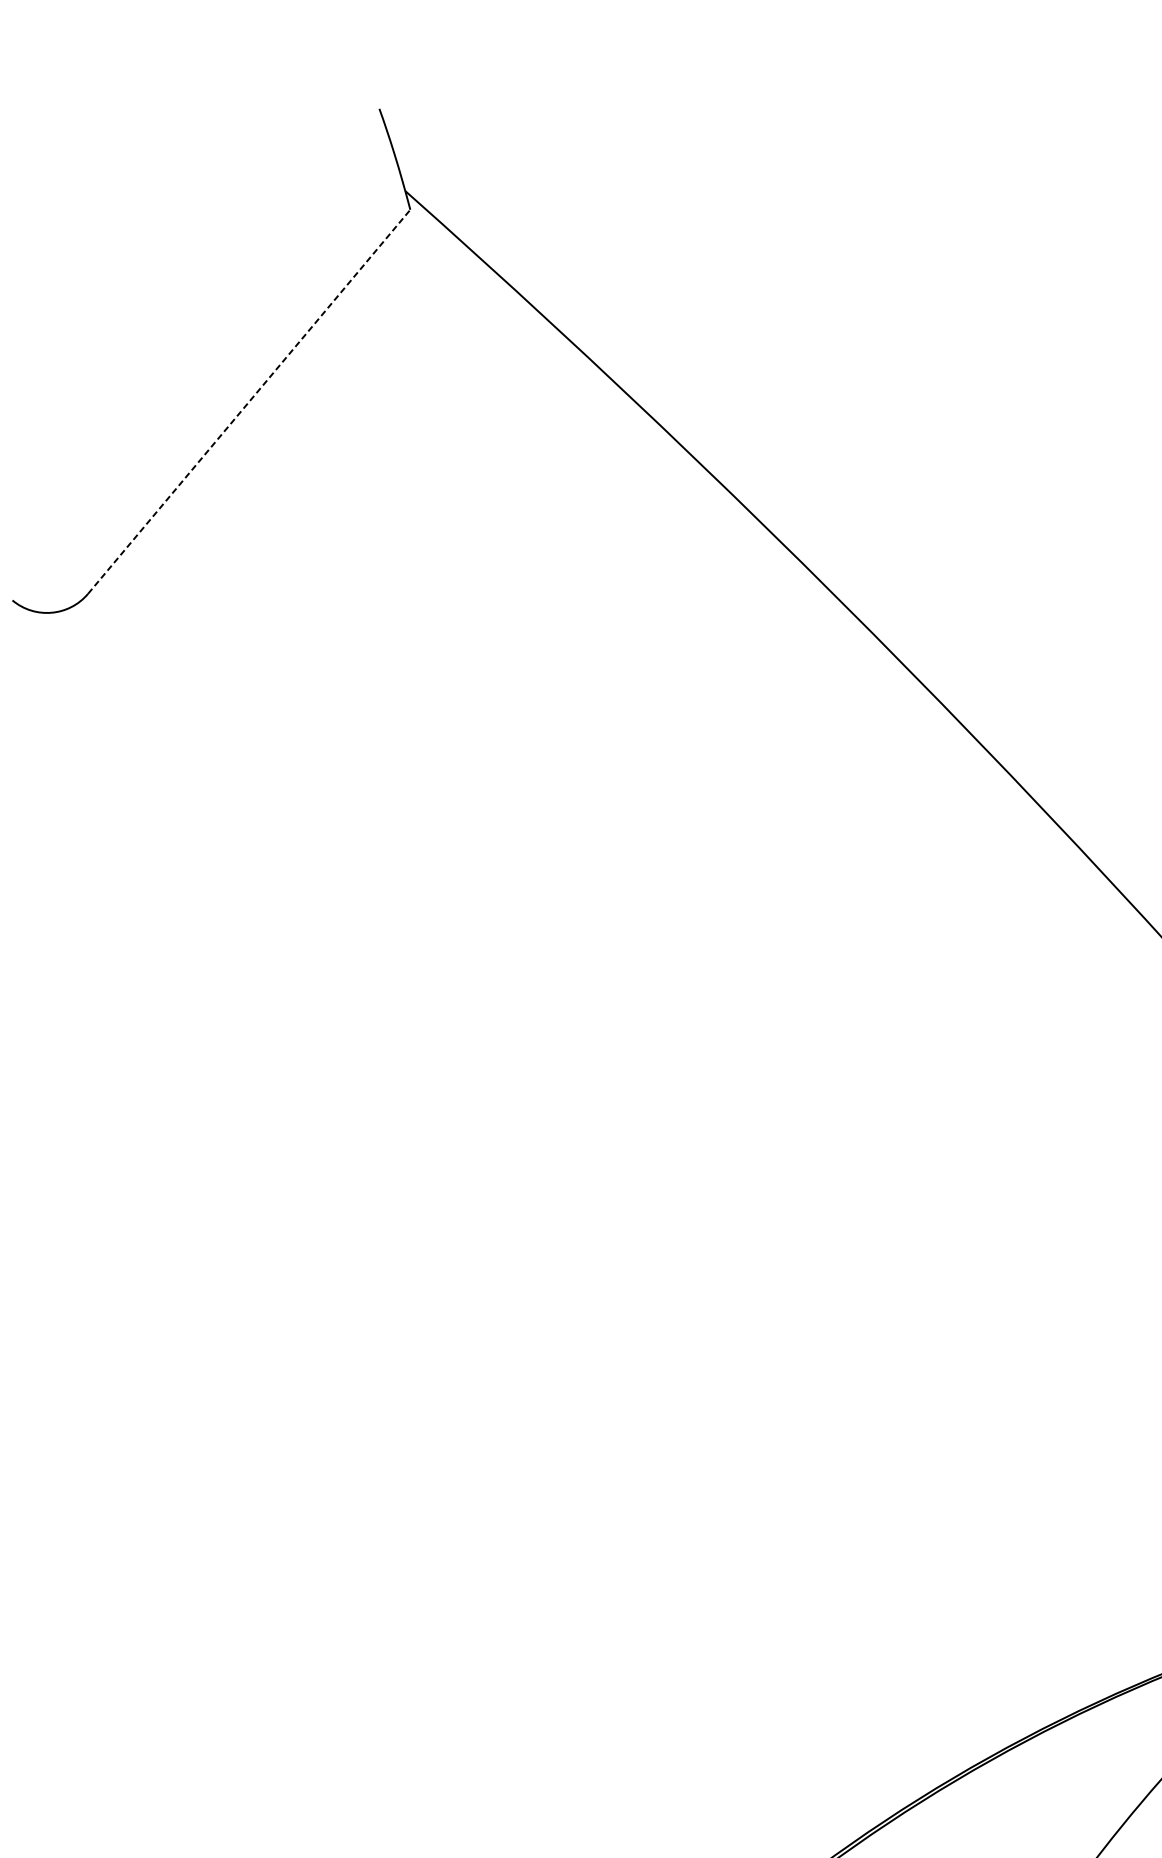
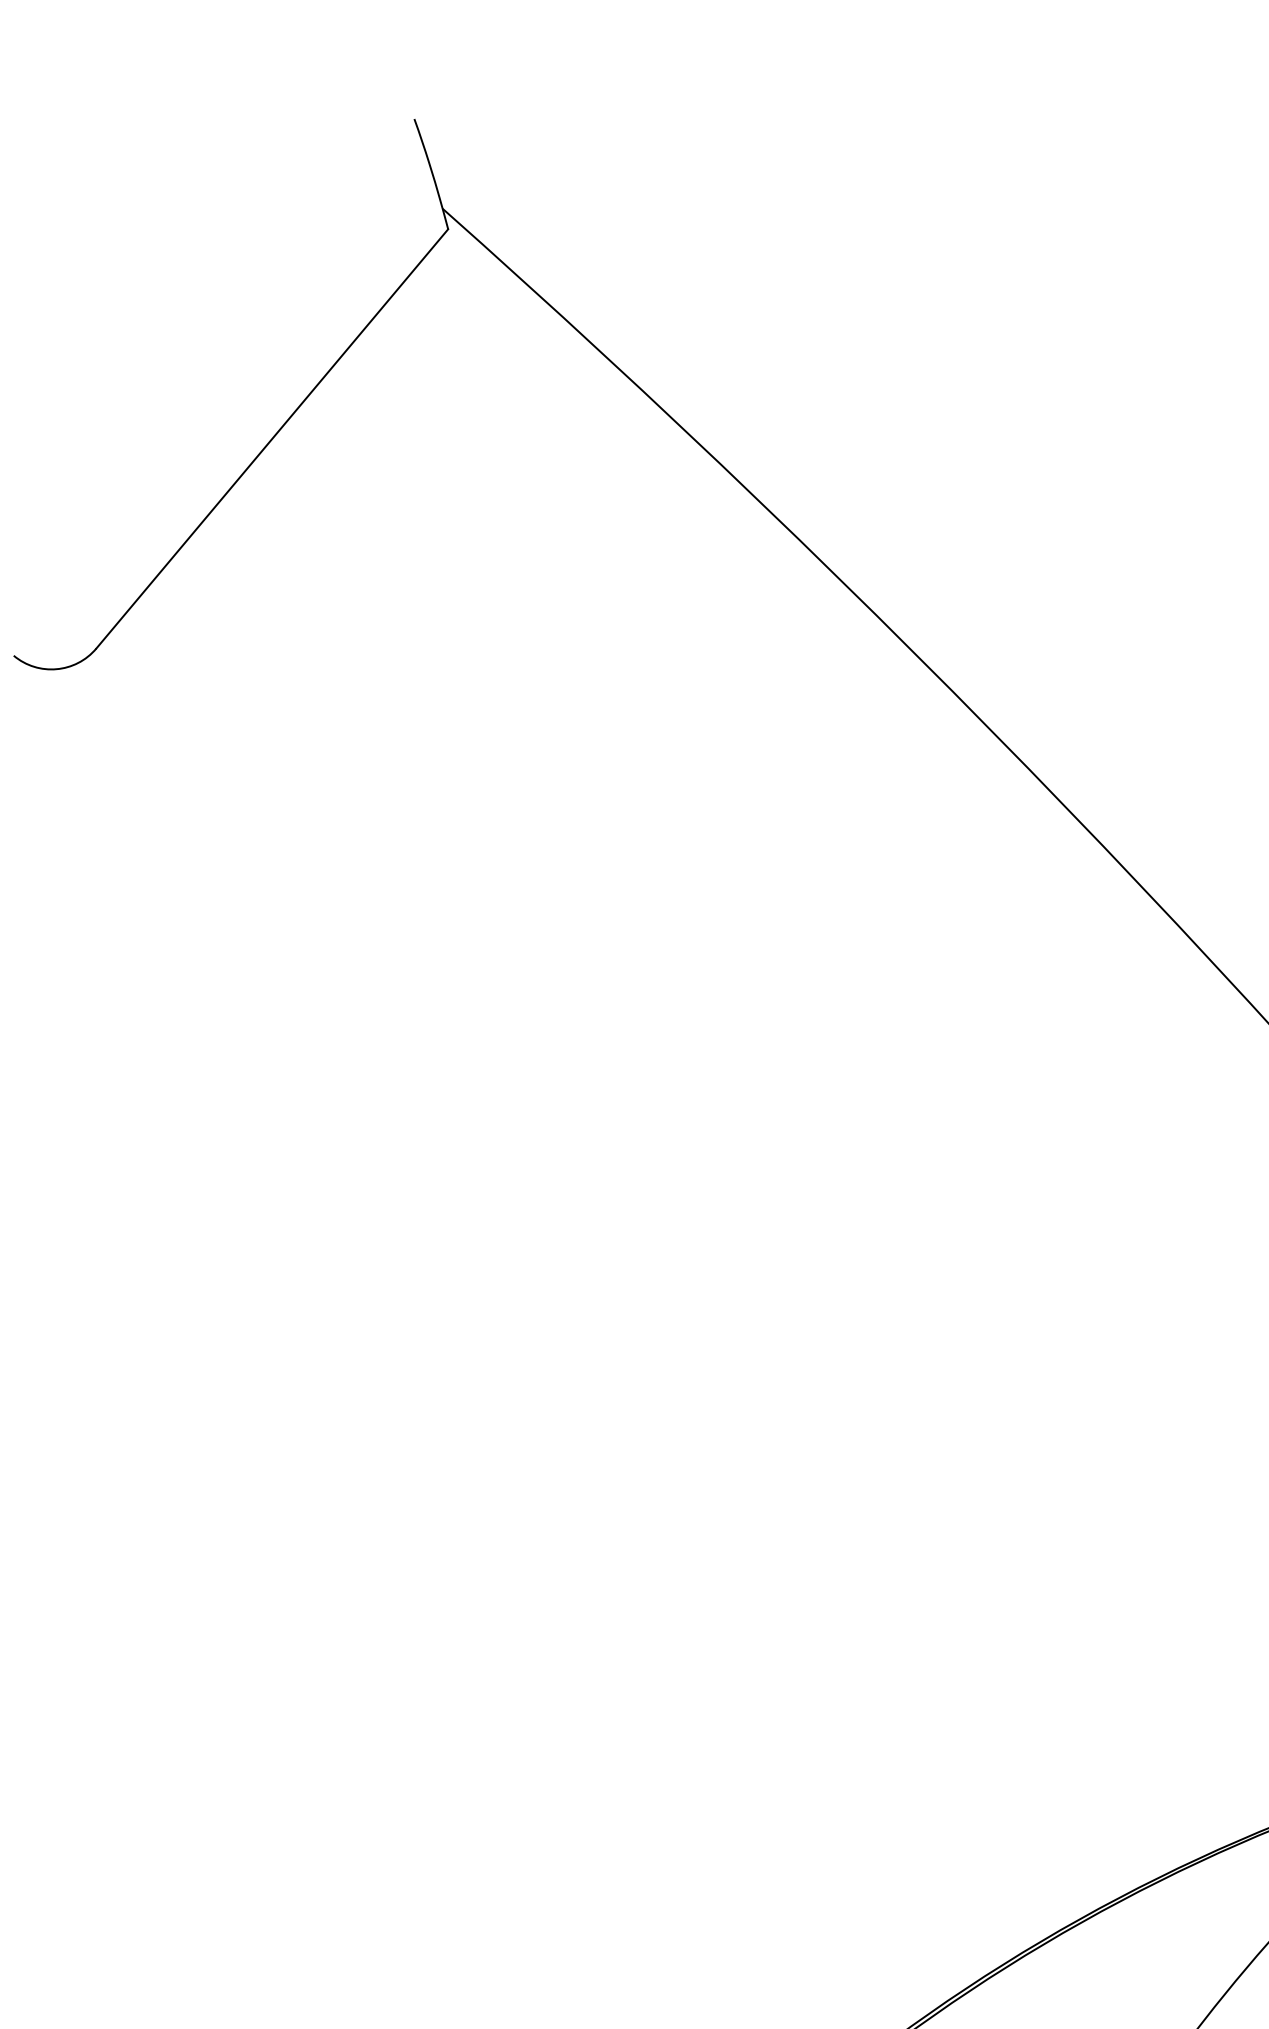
line: (249, 401) -> (272, 438), dashed -> solid

